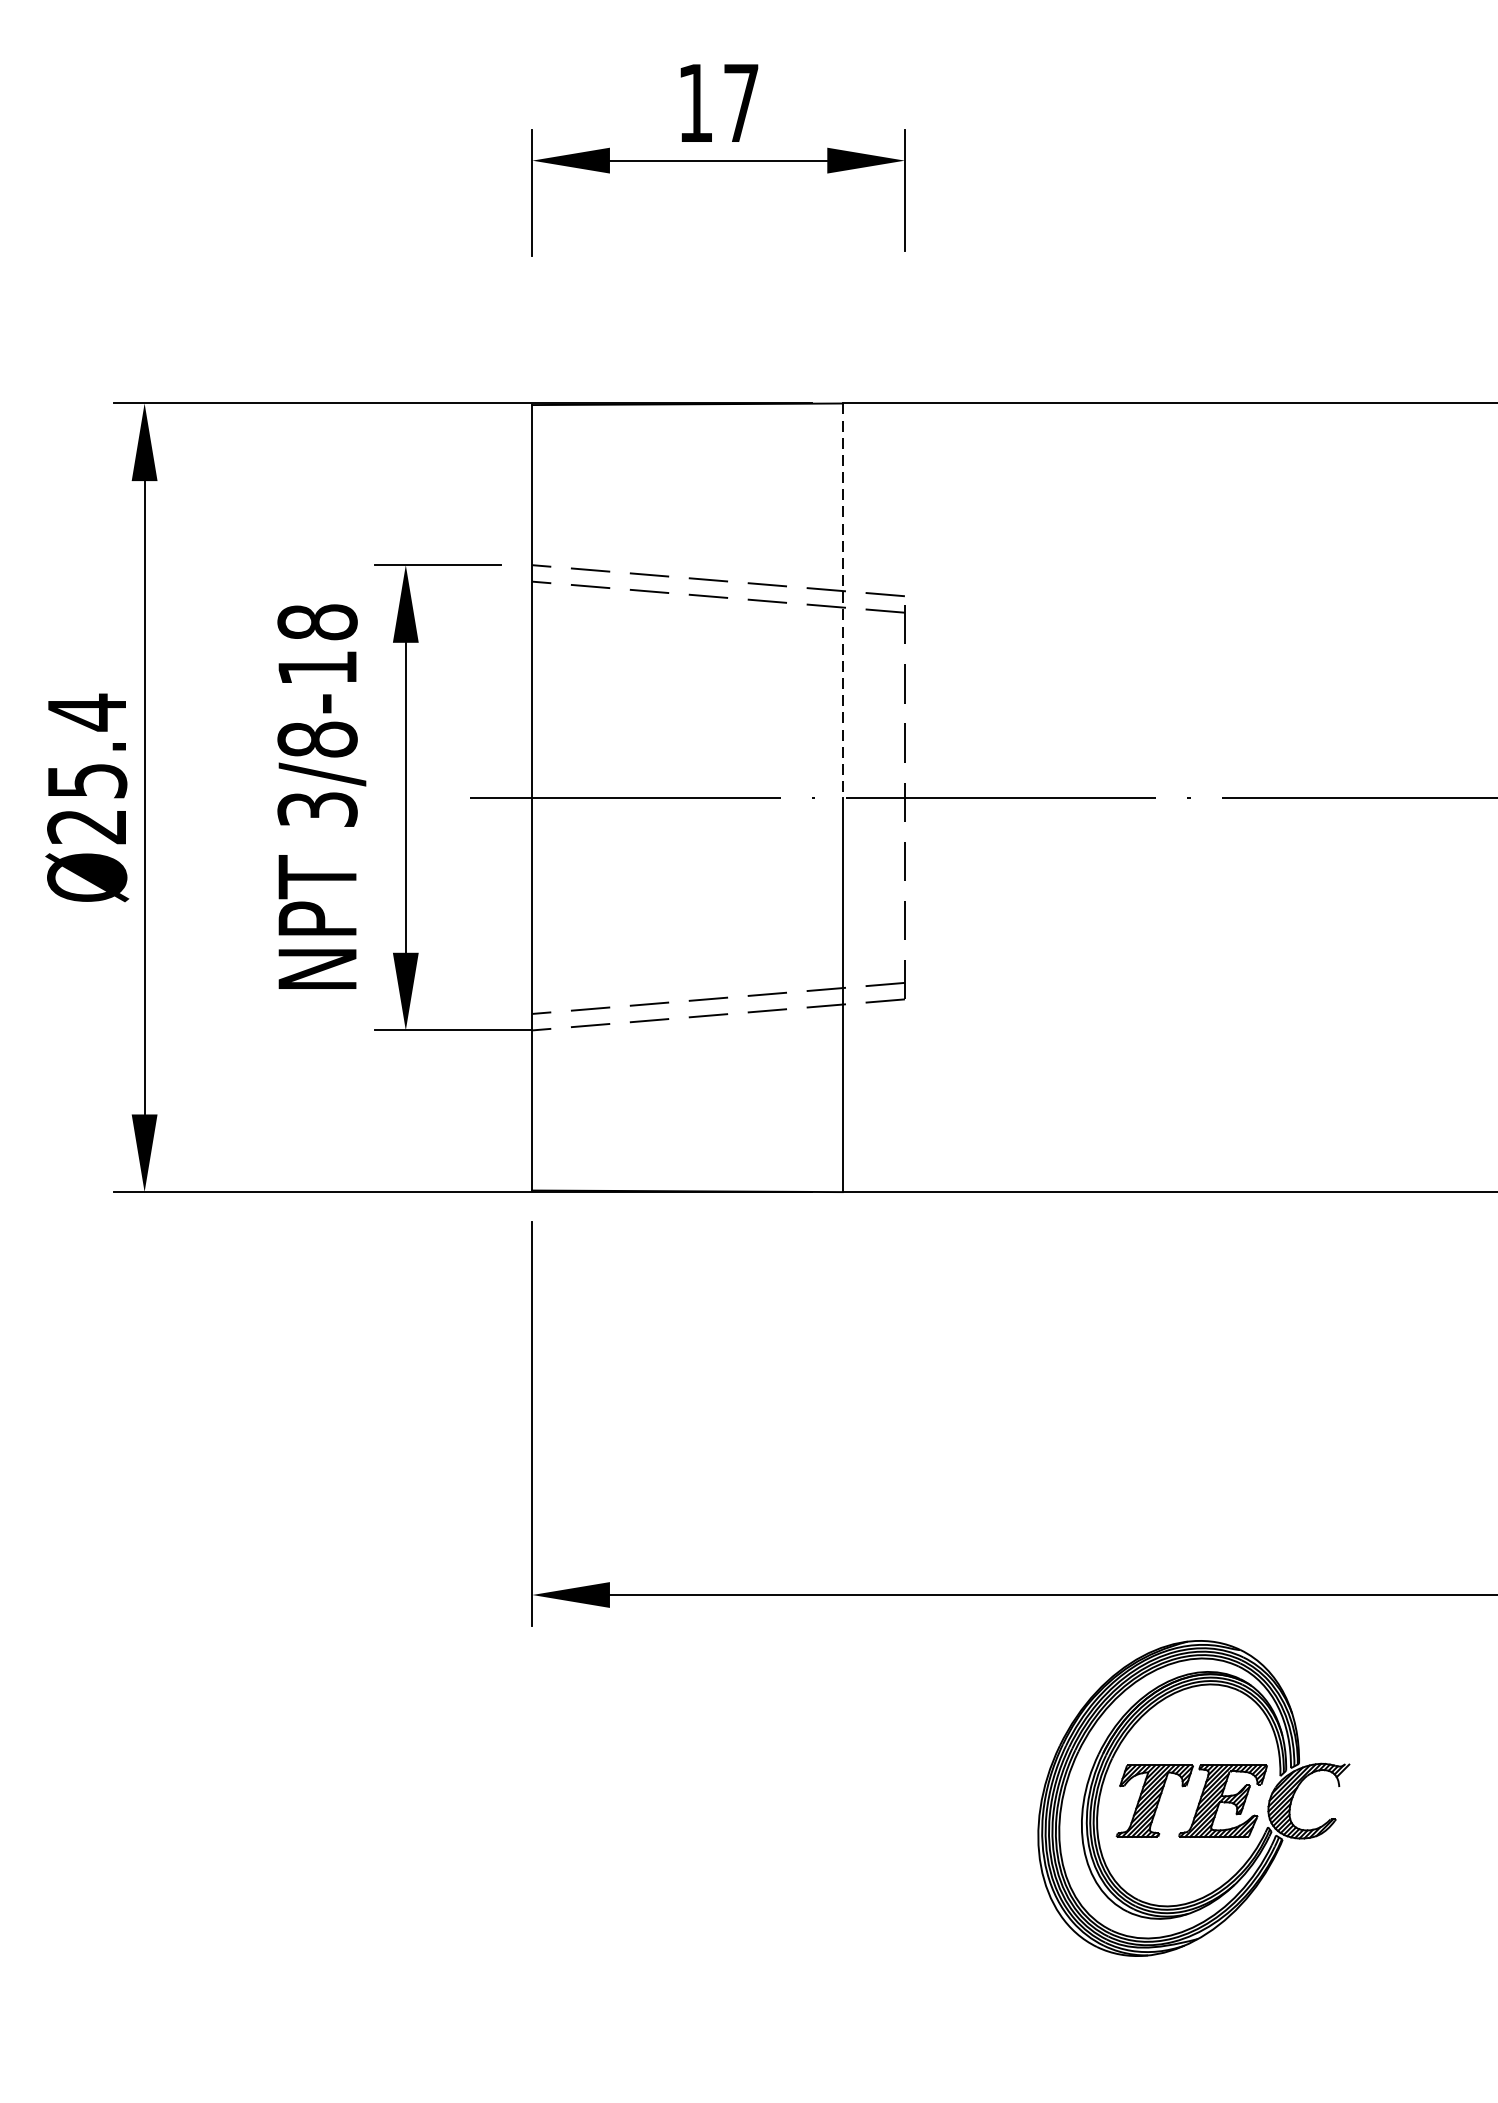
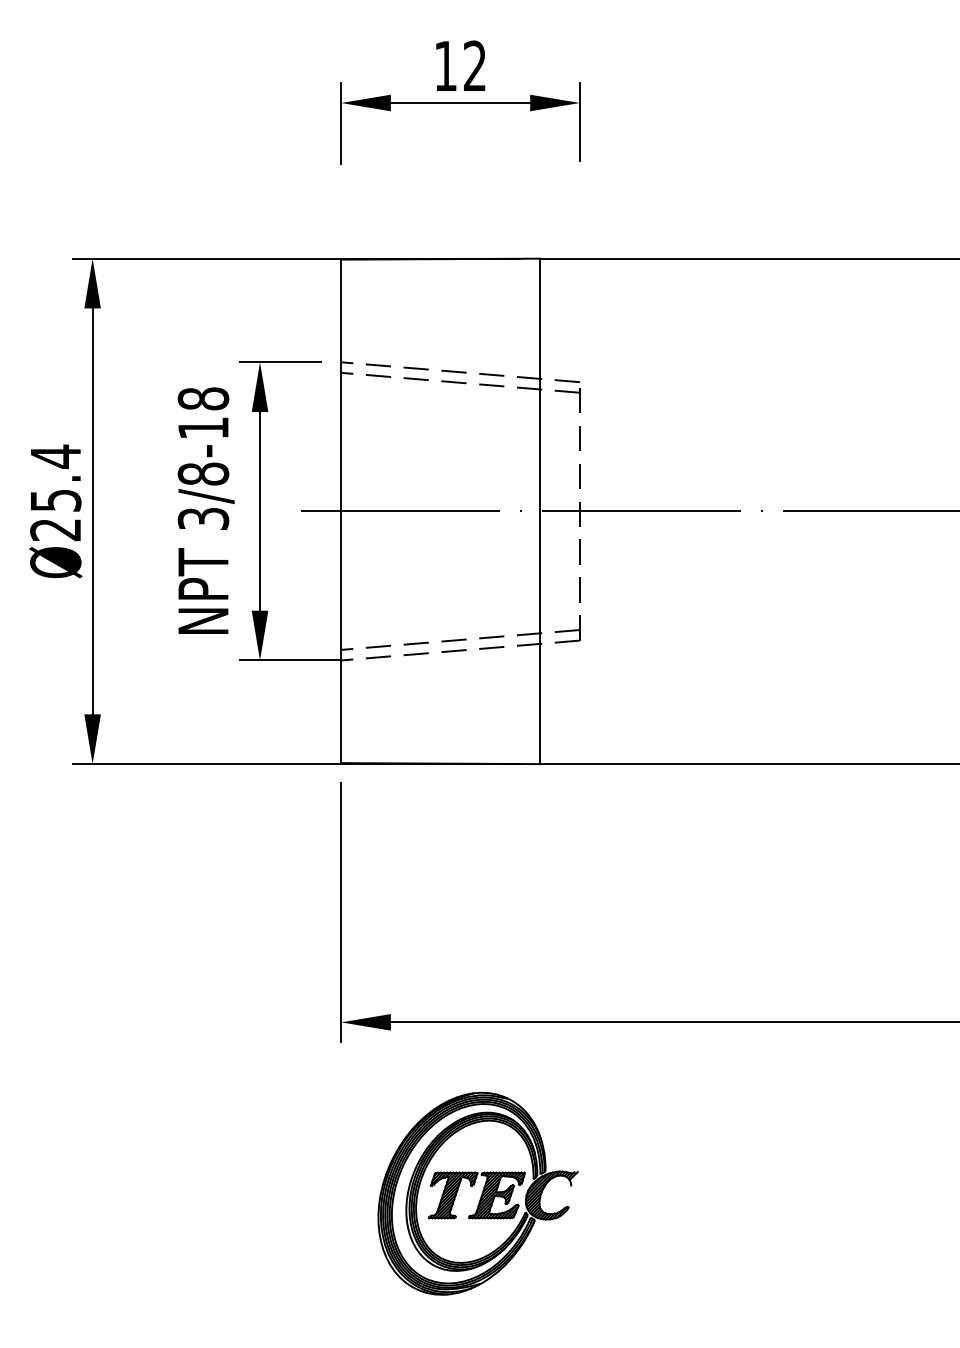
text: (740, 102) -> (474, 65), 17 -> 12
line: (843, 601) -> (540, 385), dashed -> solid
part: (1192, 1798) -> (477, 1193), moved

